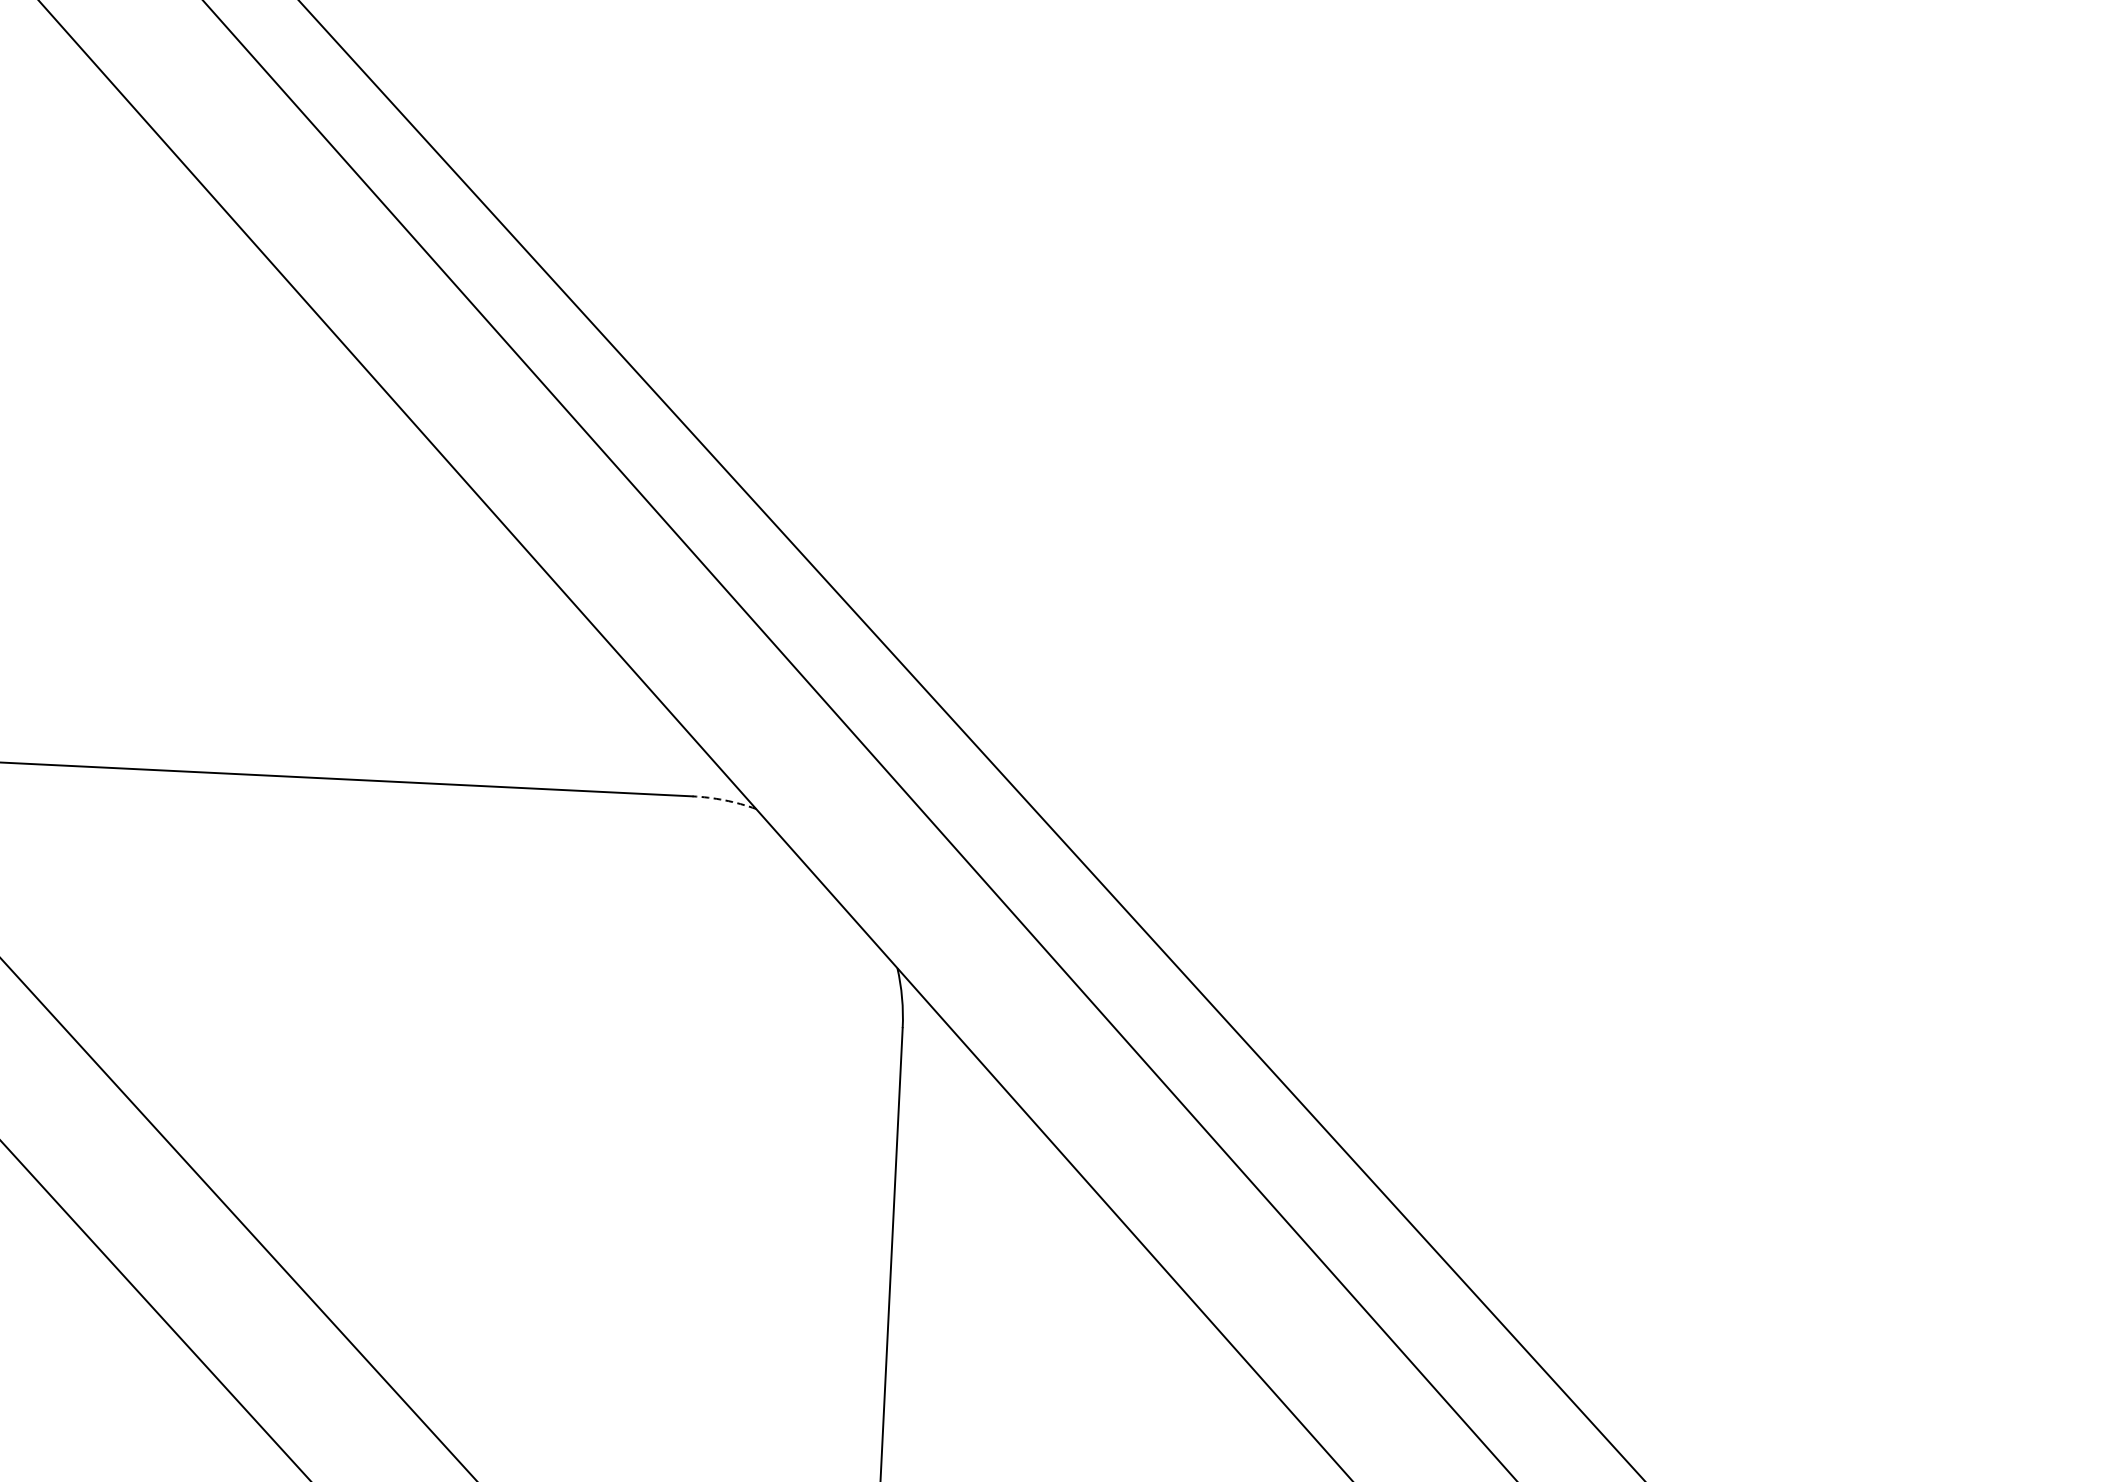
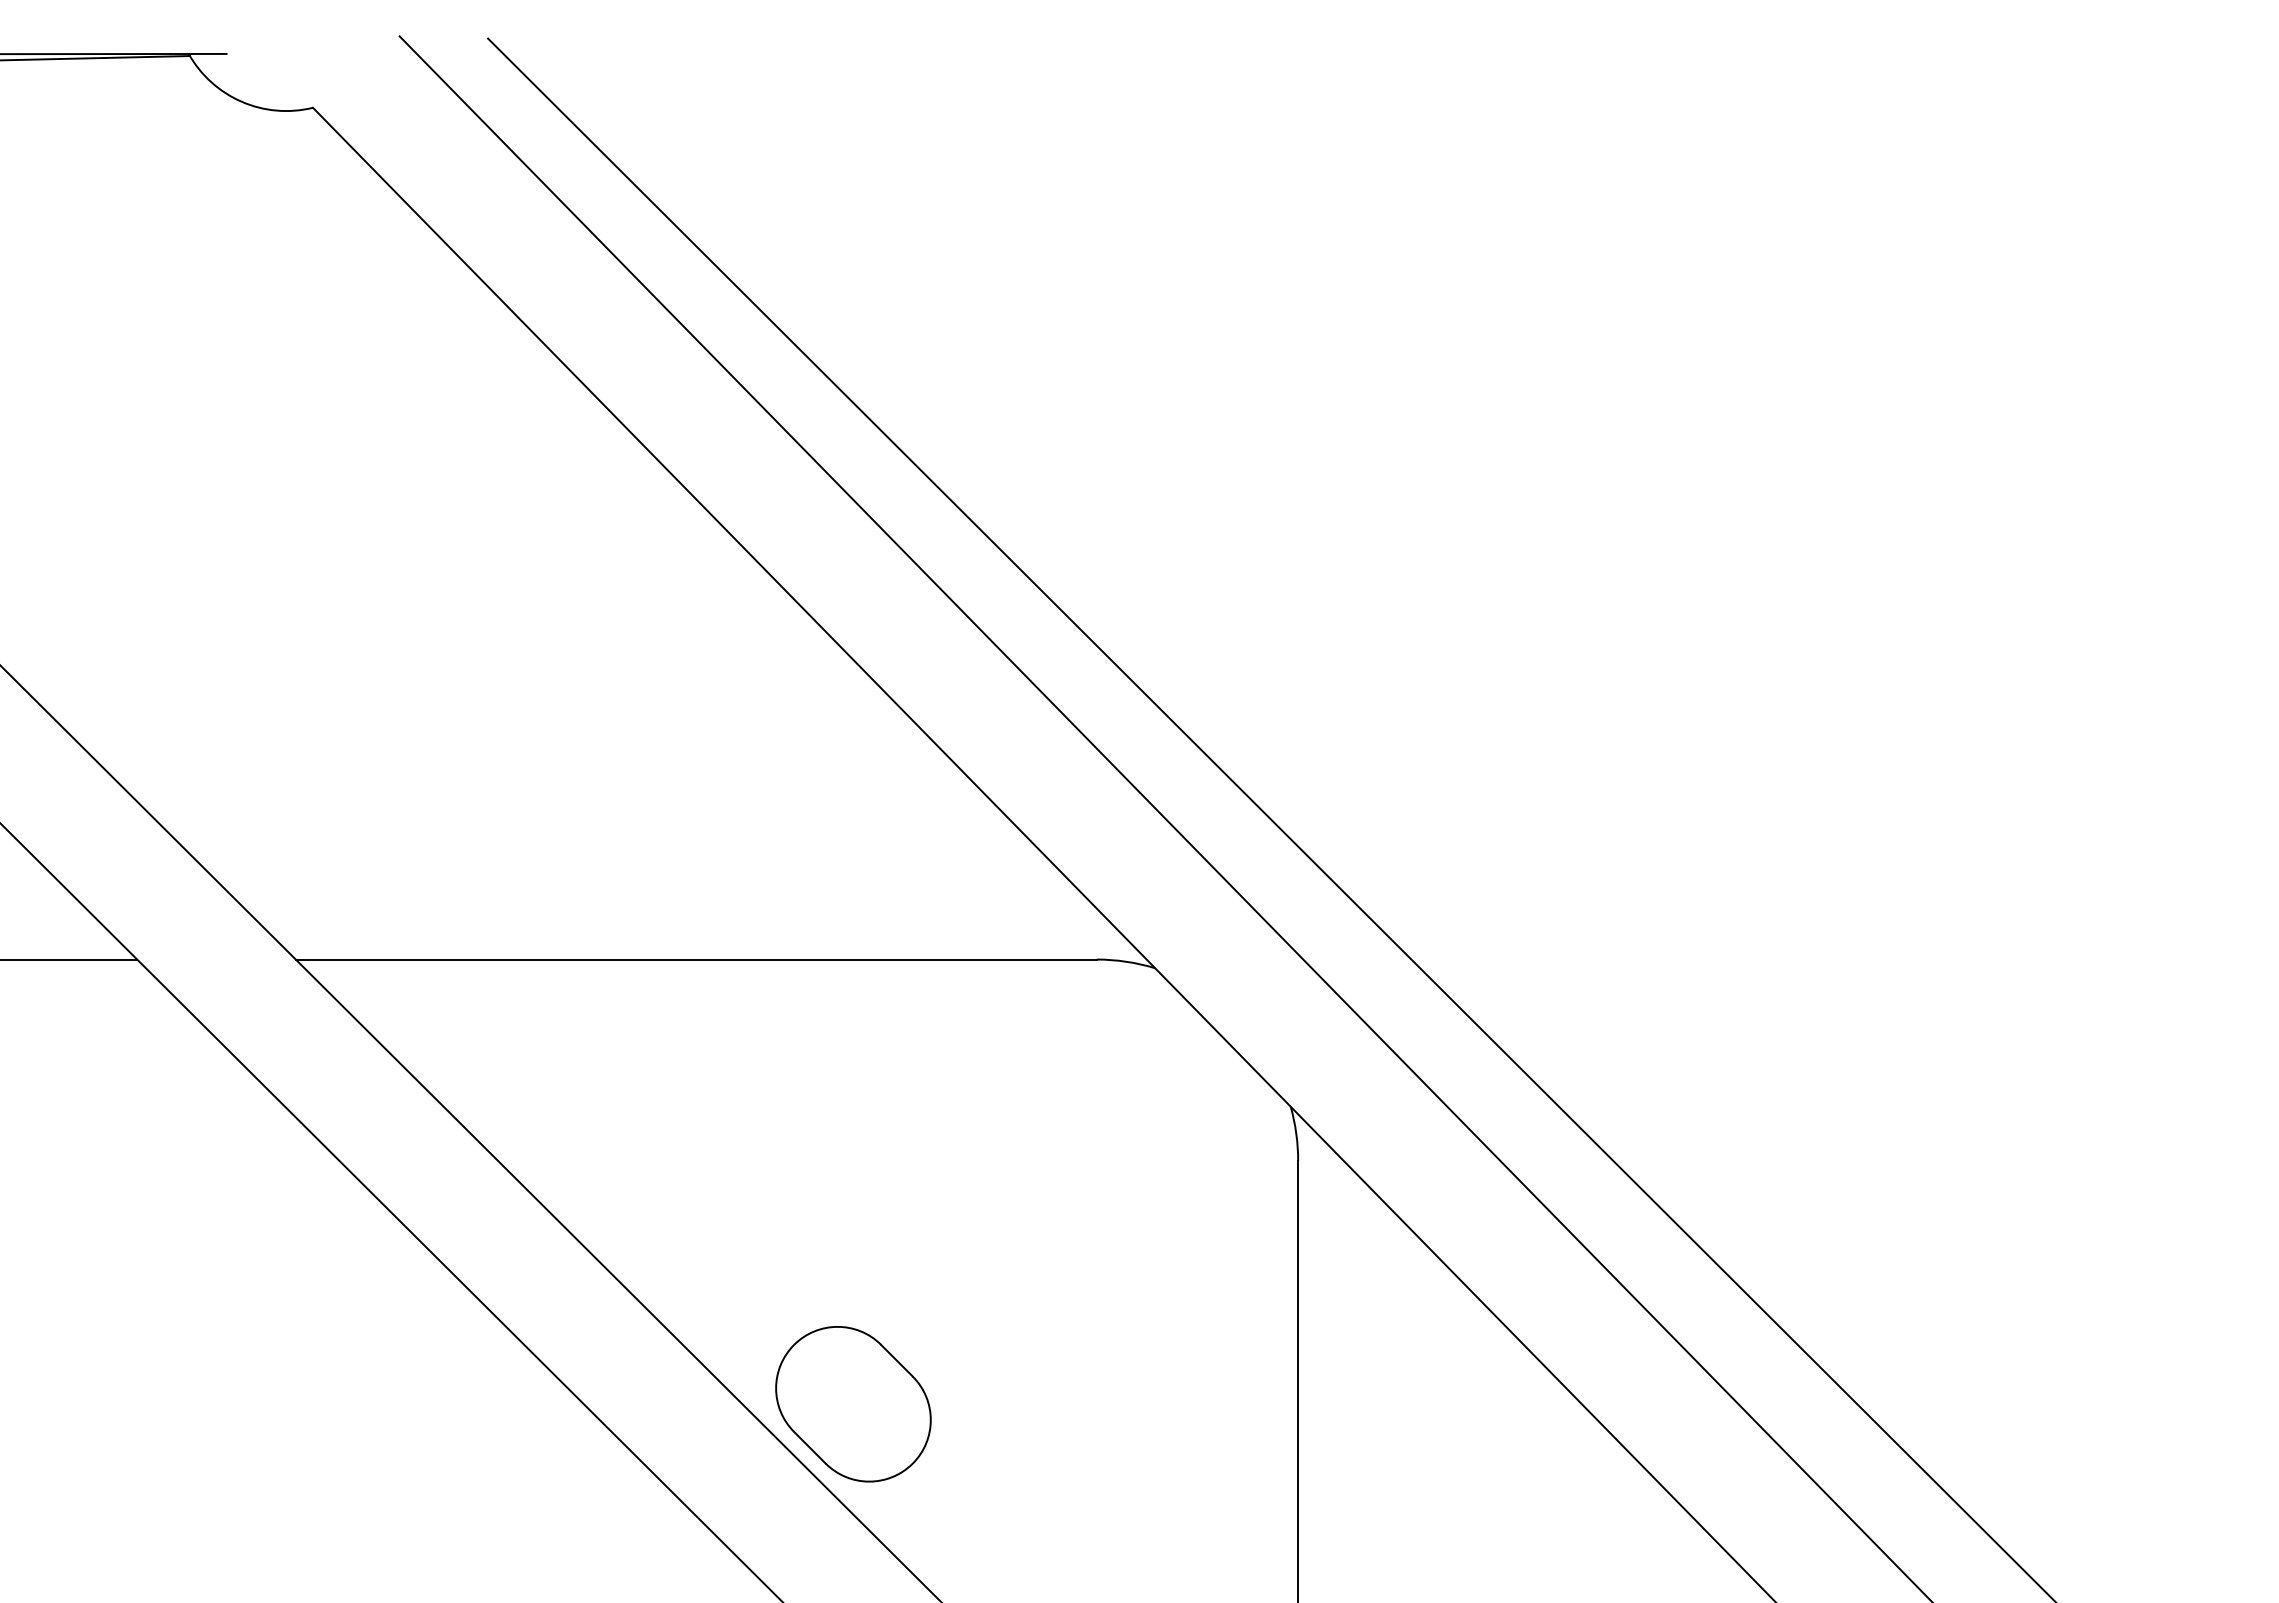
arc: (725, 800) -> (1126, 961), dashed -> solid
part: (401, 1271) -> (853, 1404), added

